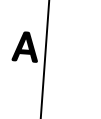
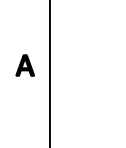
part: (25, 46) -> (24, 65), size x0.6

